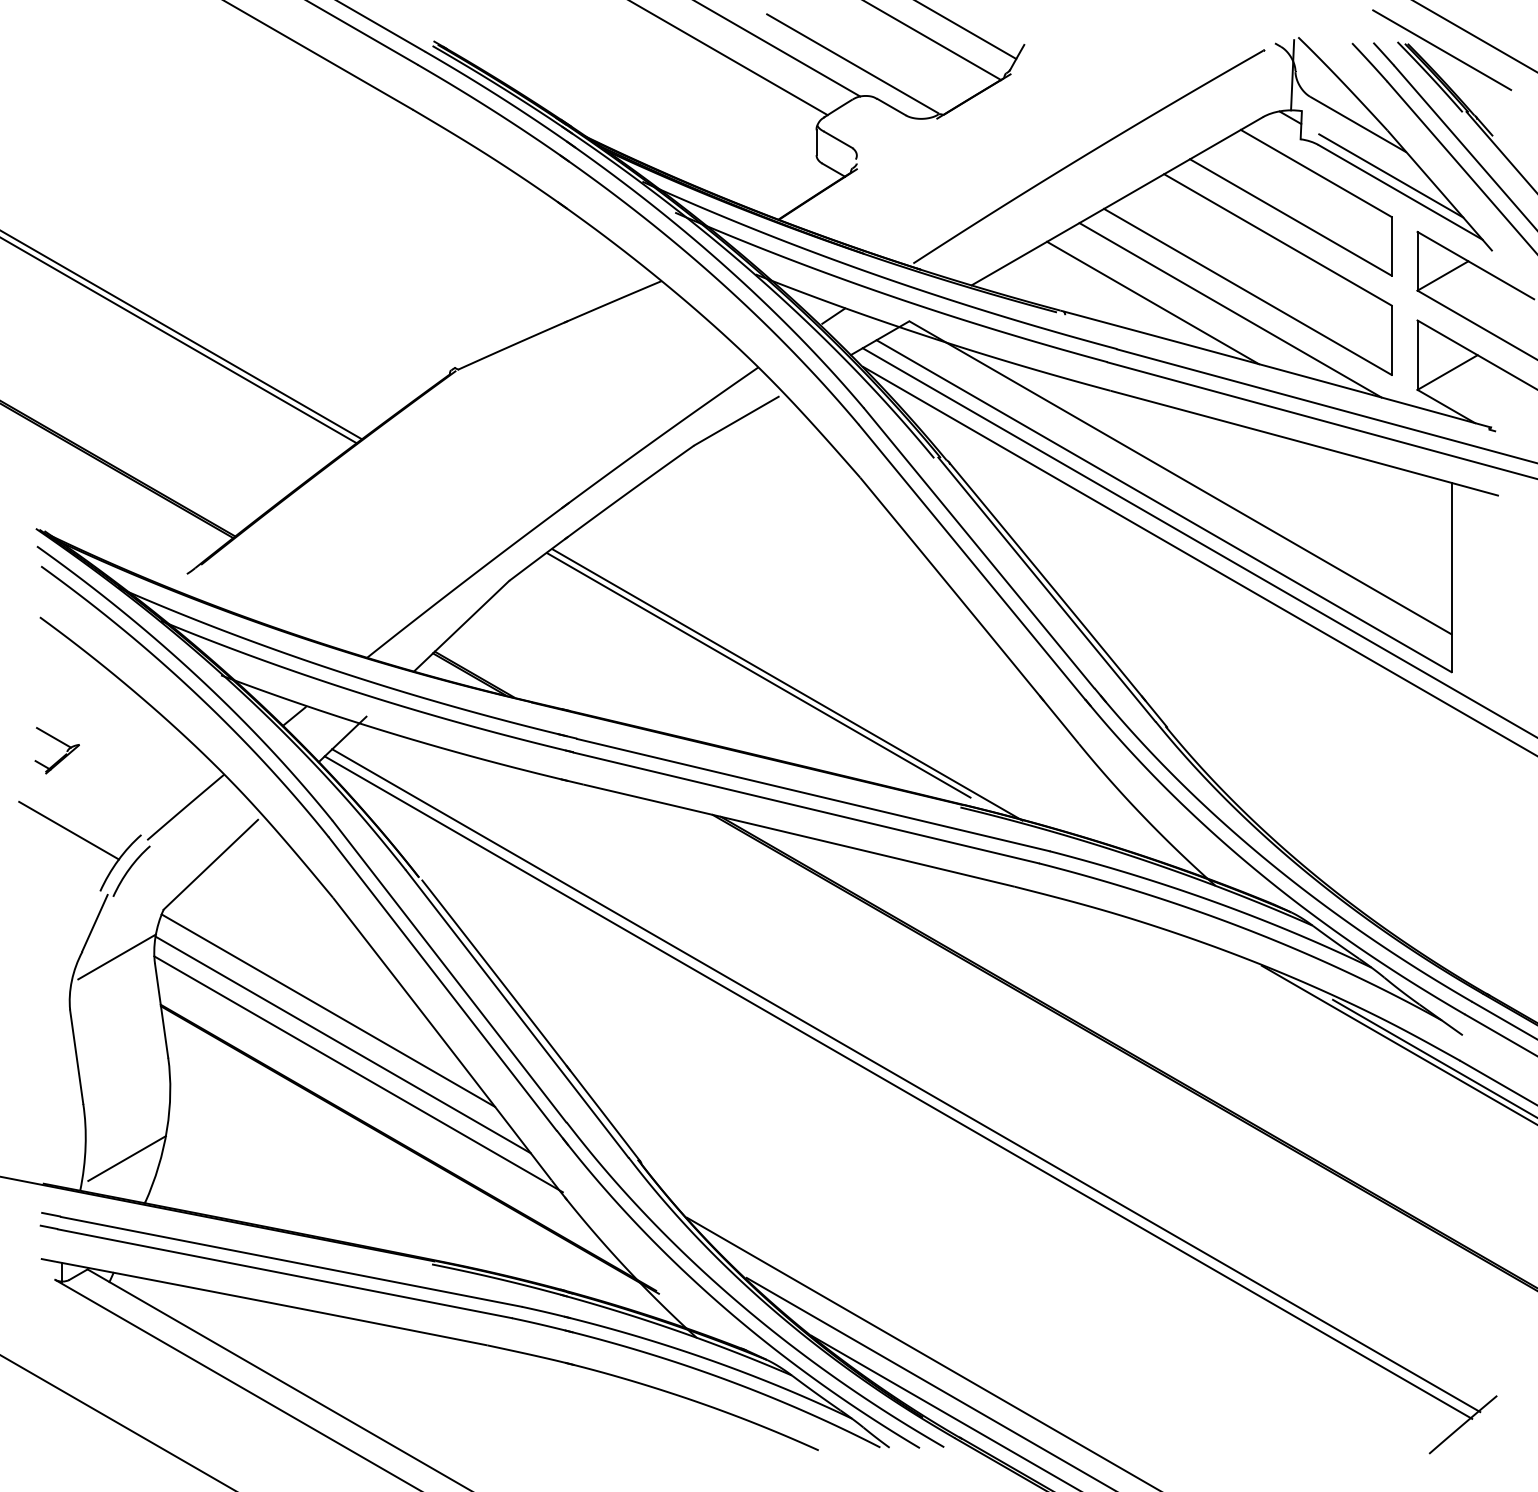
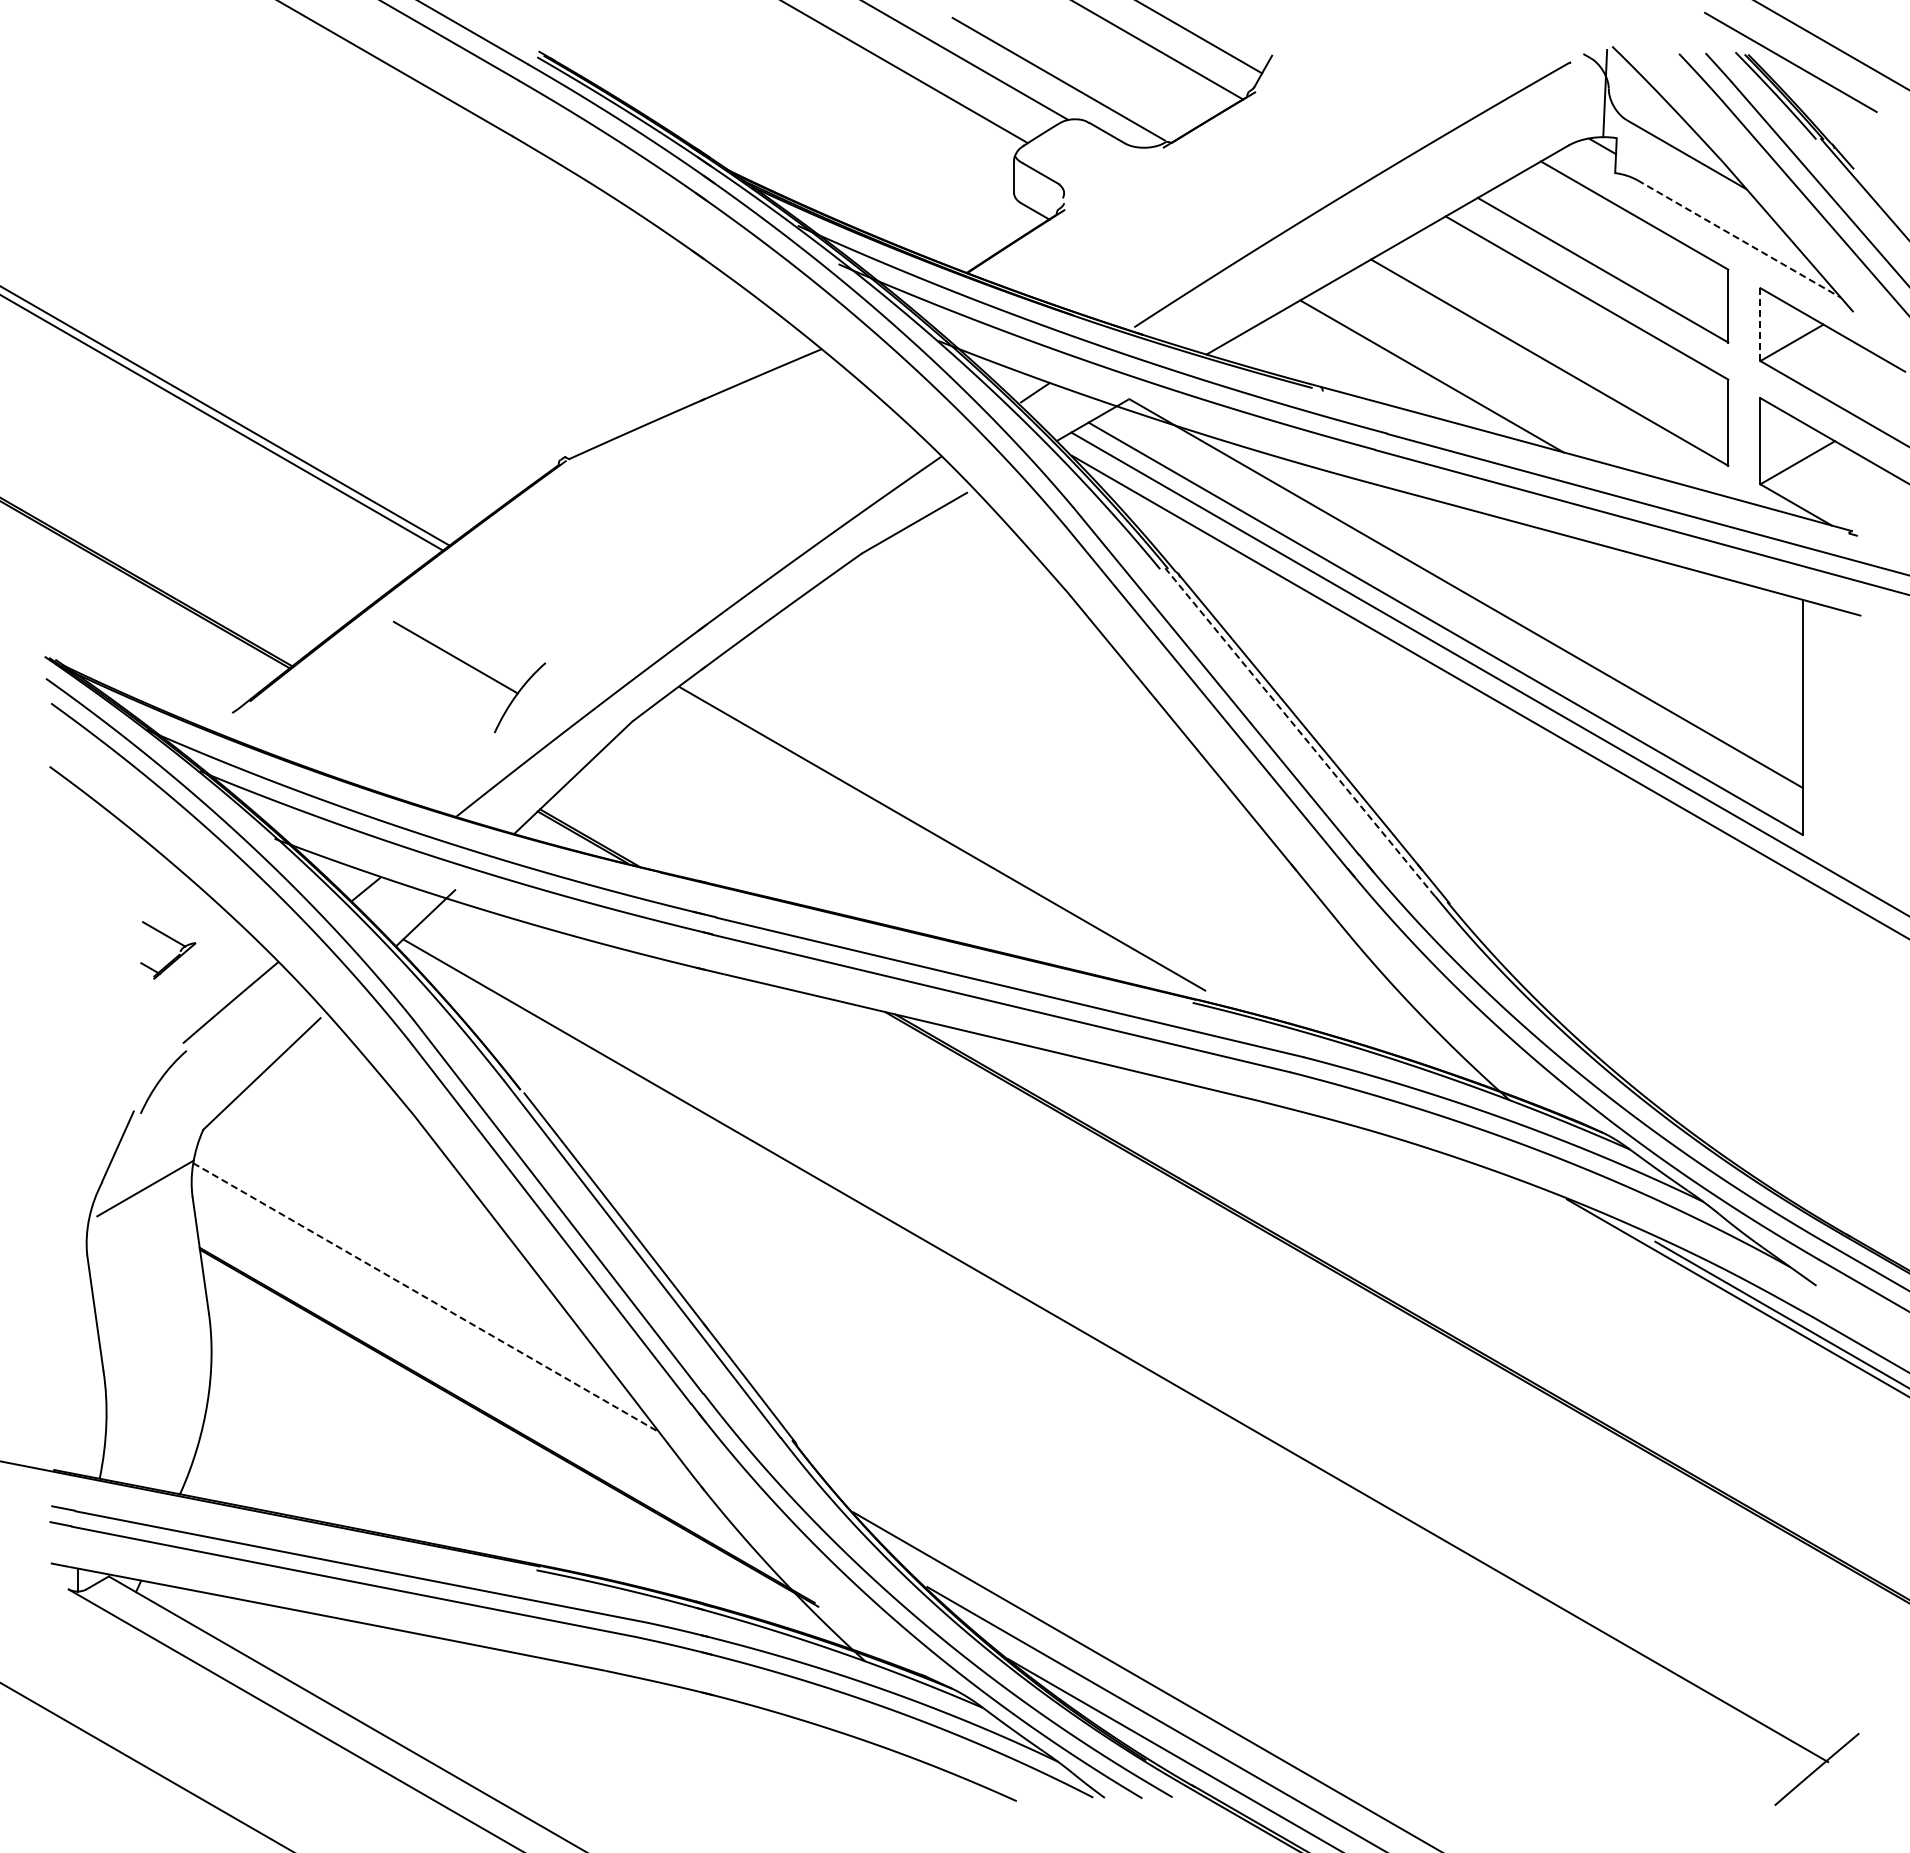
line: (1391, 175) -> (1727, 218), removed
line: (1400, 192) -> (1739, 239), solid -> dashed
line: (1417, 262) -> (1760, 325), solid -> dashed
line: (1230, 310) -> (1527, 385), removed
line: (1046, 588) -> (1299, 731), solid -> dashed
line: (787, 684) -> (977, 850), removed
part: (62, 756) -> (174, 957), moved
part: (84, 841) -> (475, 670), moved
line: (328, 1010) -> (407, 1254), removed
line: (343, 1044) -> (426, 1297), solid -> dashed
line: (358, 1073) -> (445, 1333), removed
line: (906, 1080) -> (1125, 1341), removed
line: (126, 1158) -> (157, 1438), removed

